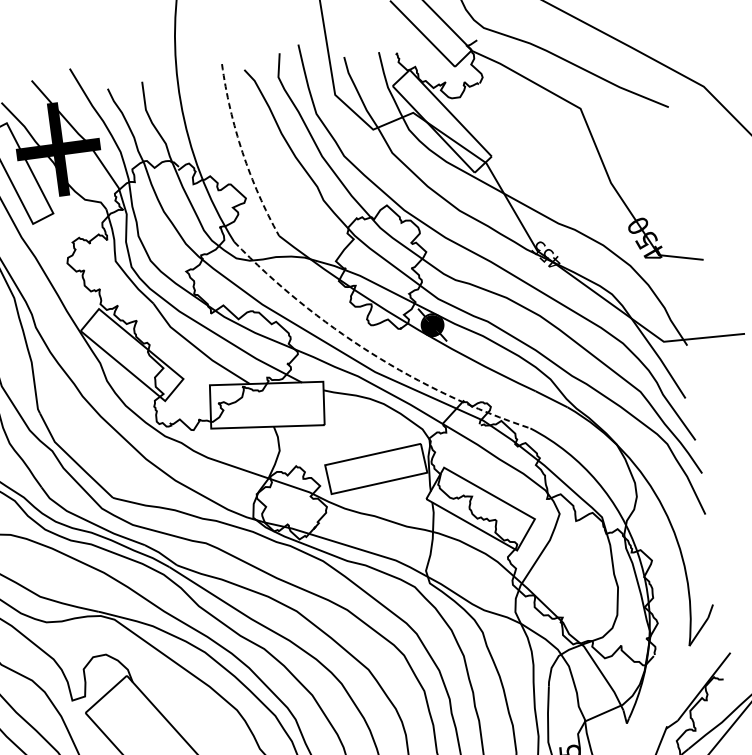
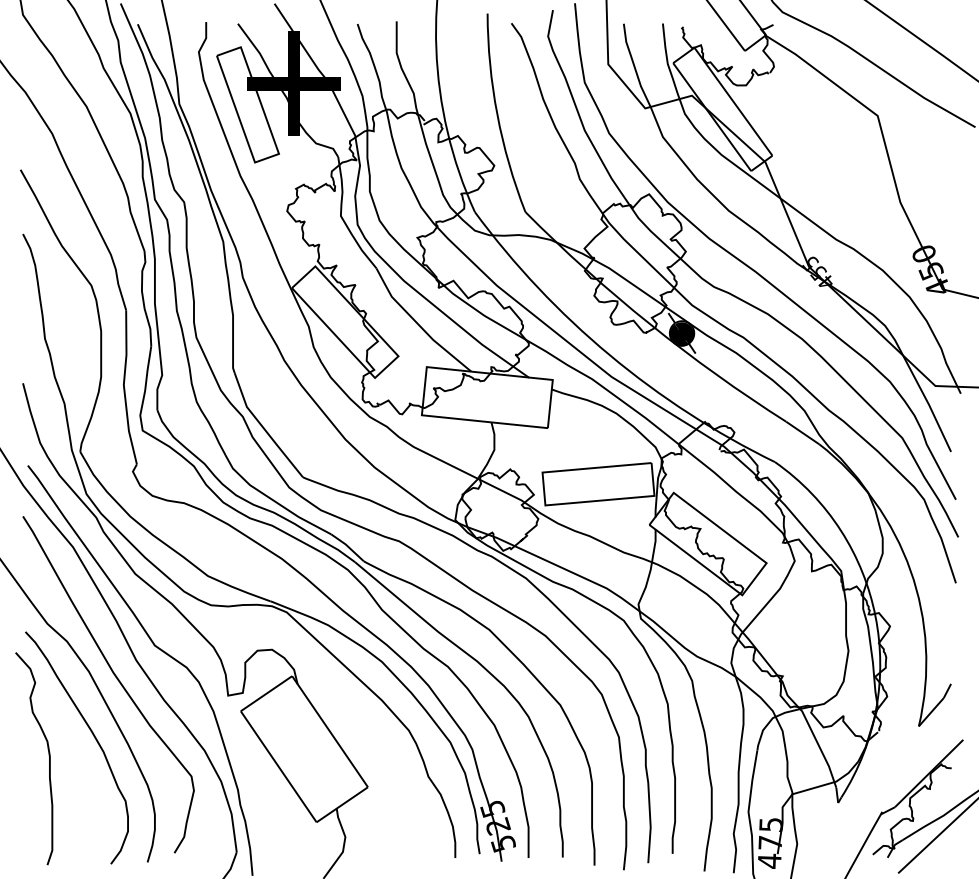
arc: (242, 152) -> (497, 114), dashed -> solid
arc: (370, 353) -> (609, 355), dashed -> solid

